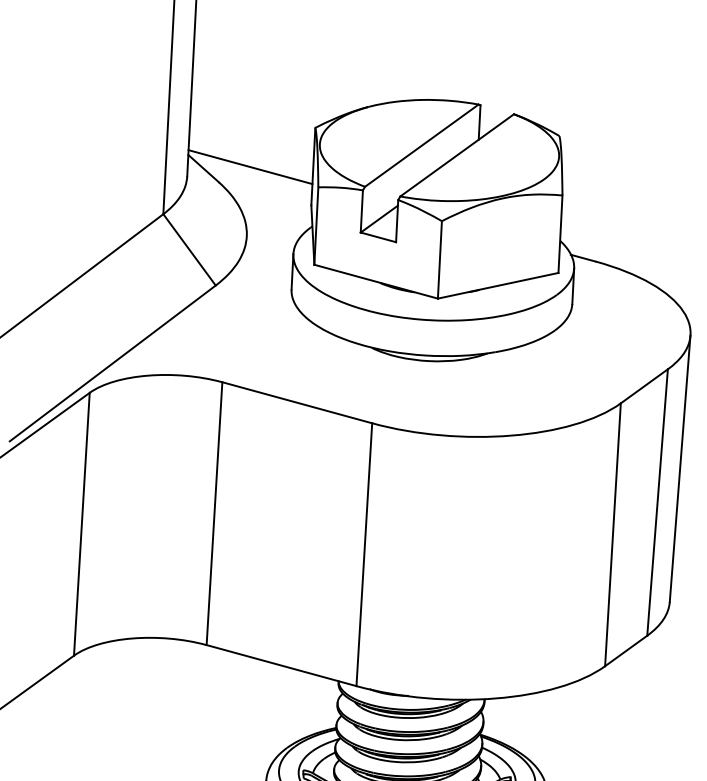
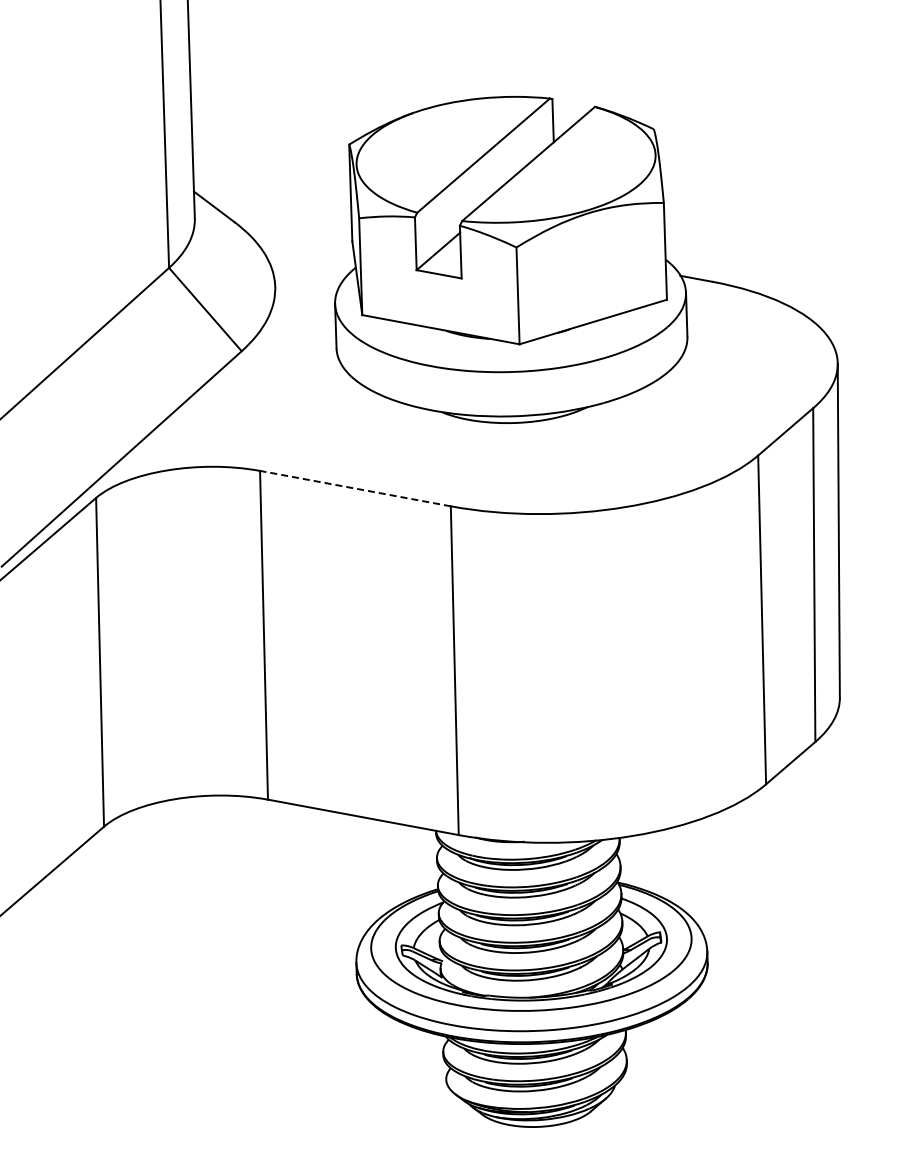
line: (250, 166) -> (272, 199), removed
line: (296, 402) -> (354, 488), solid -> dashed

